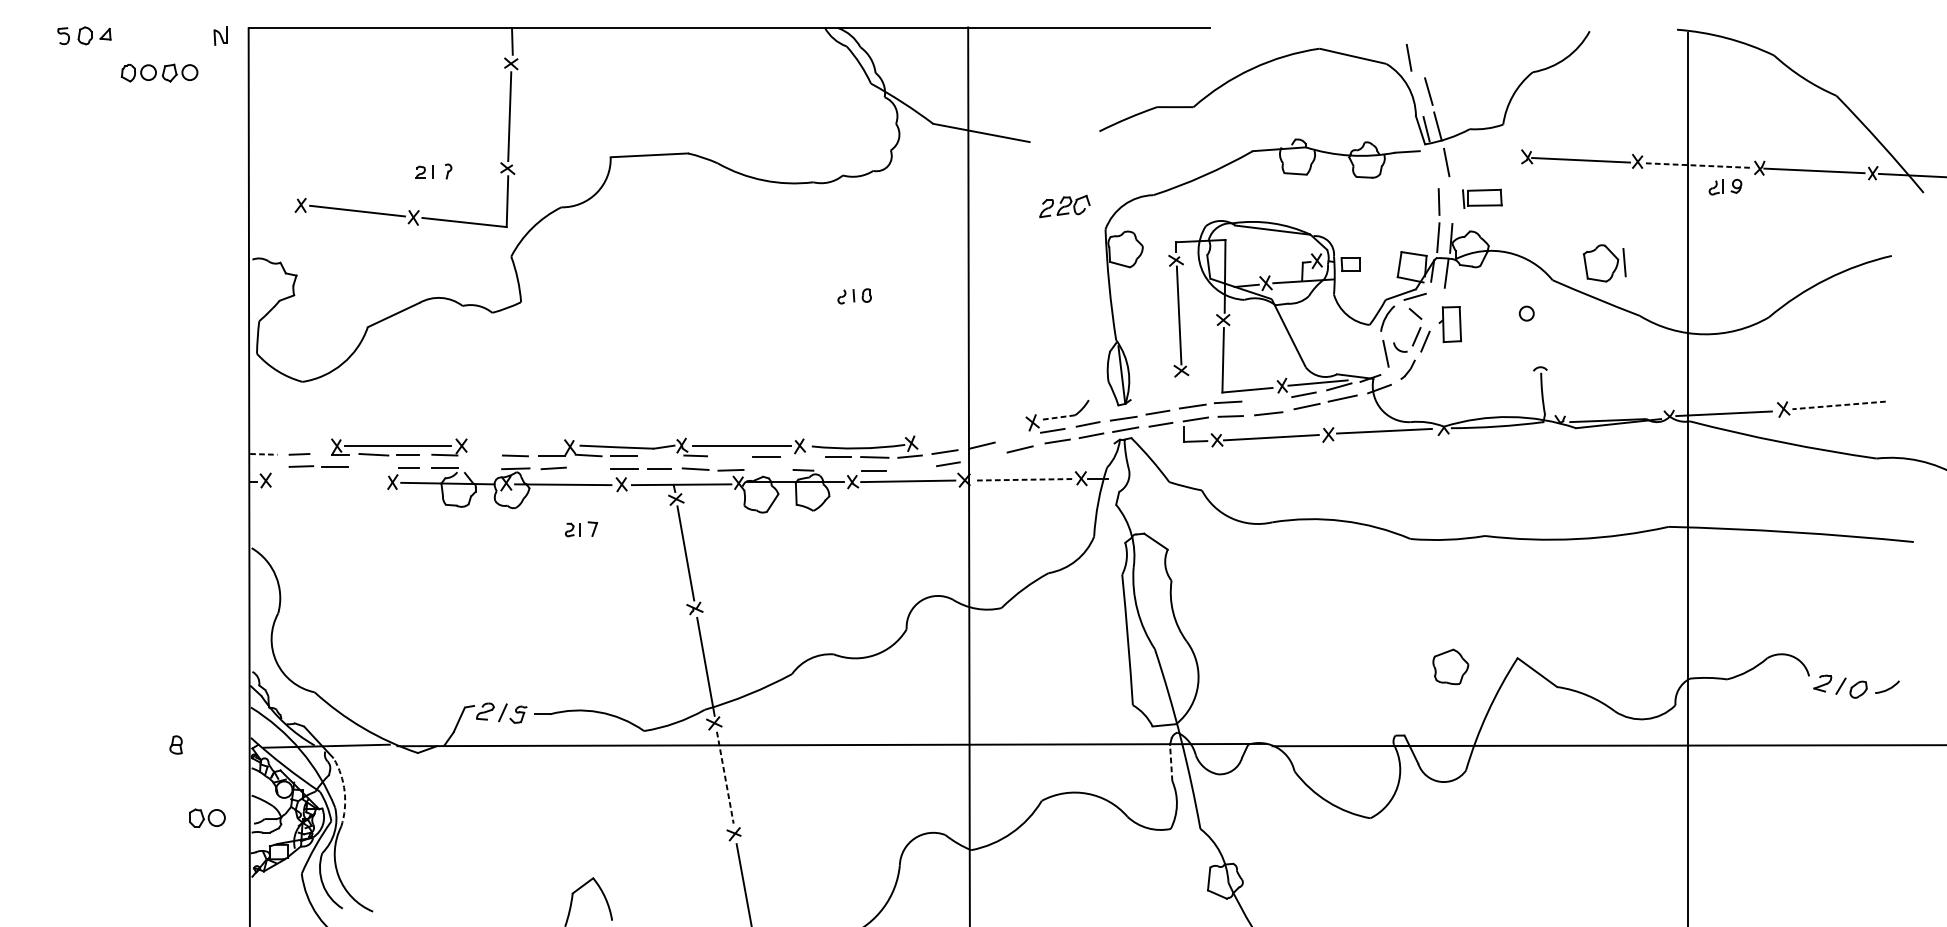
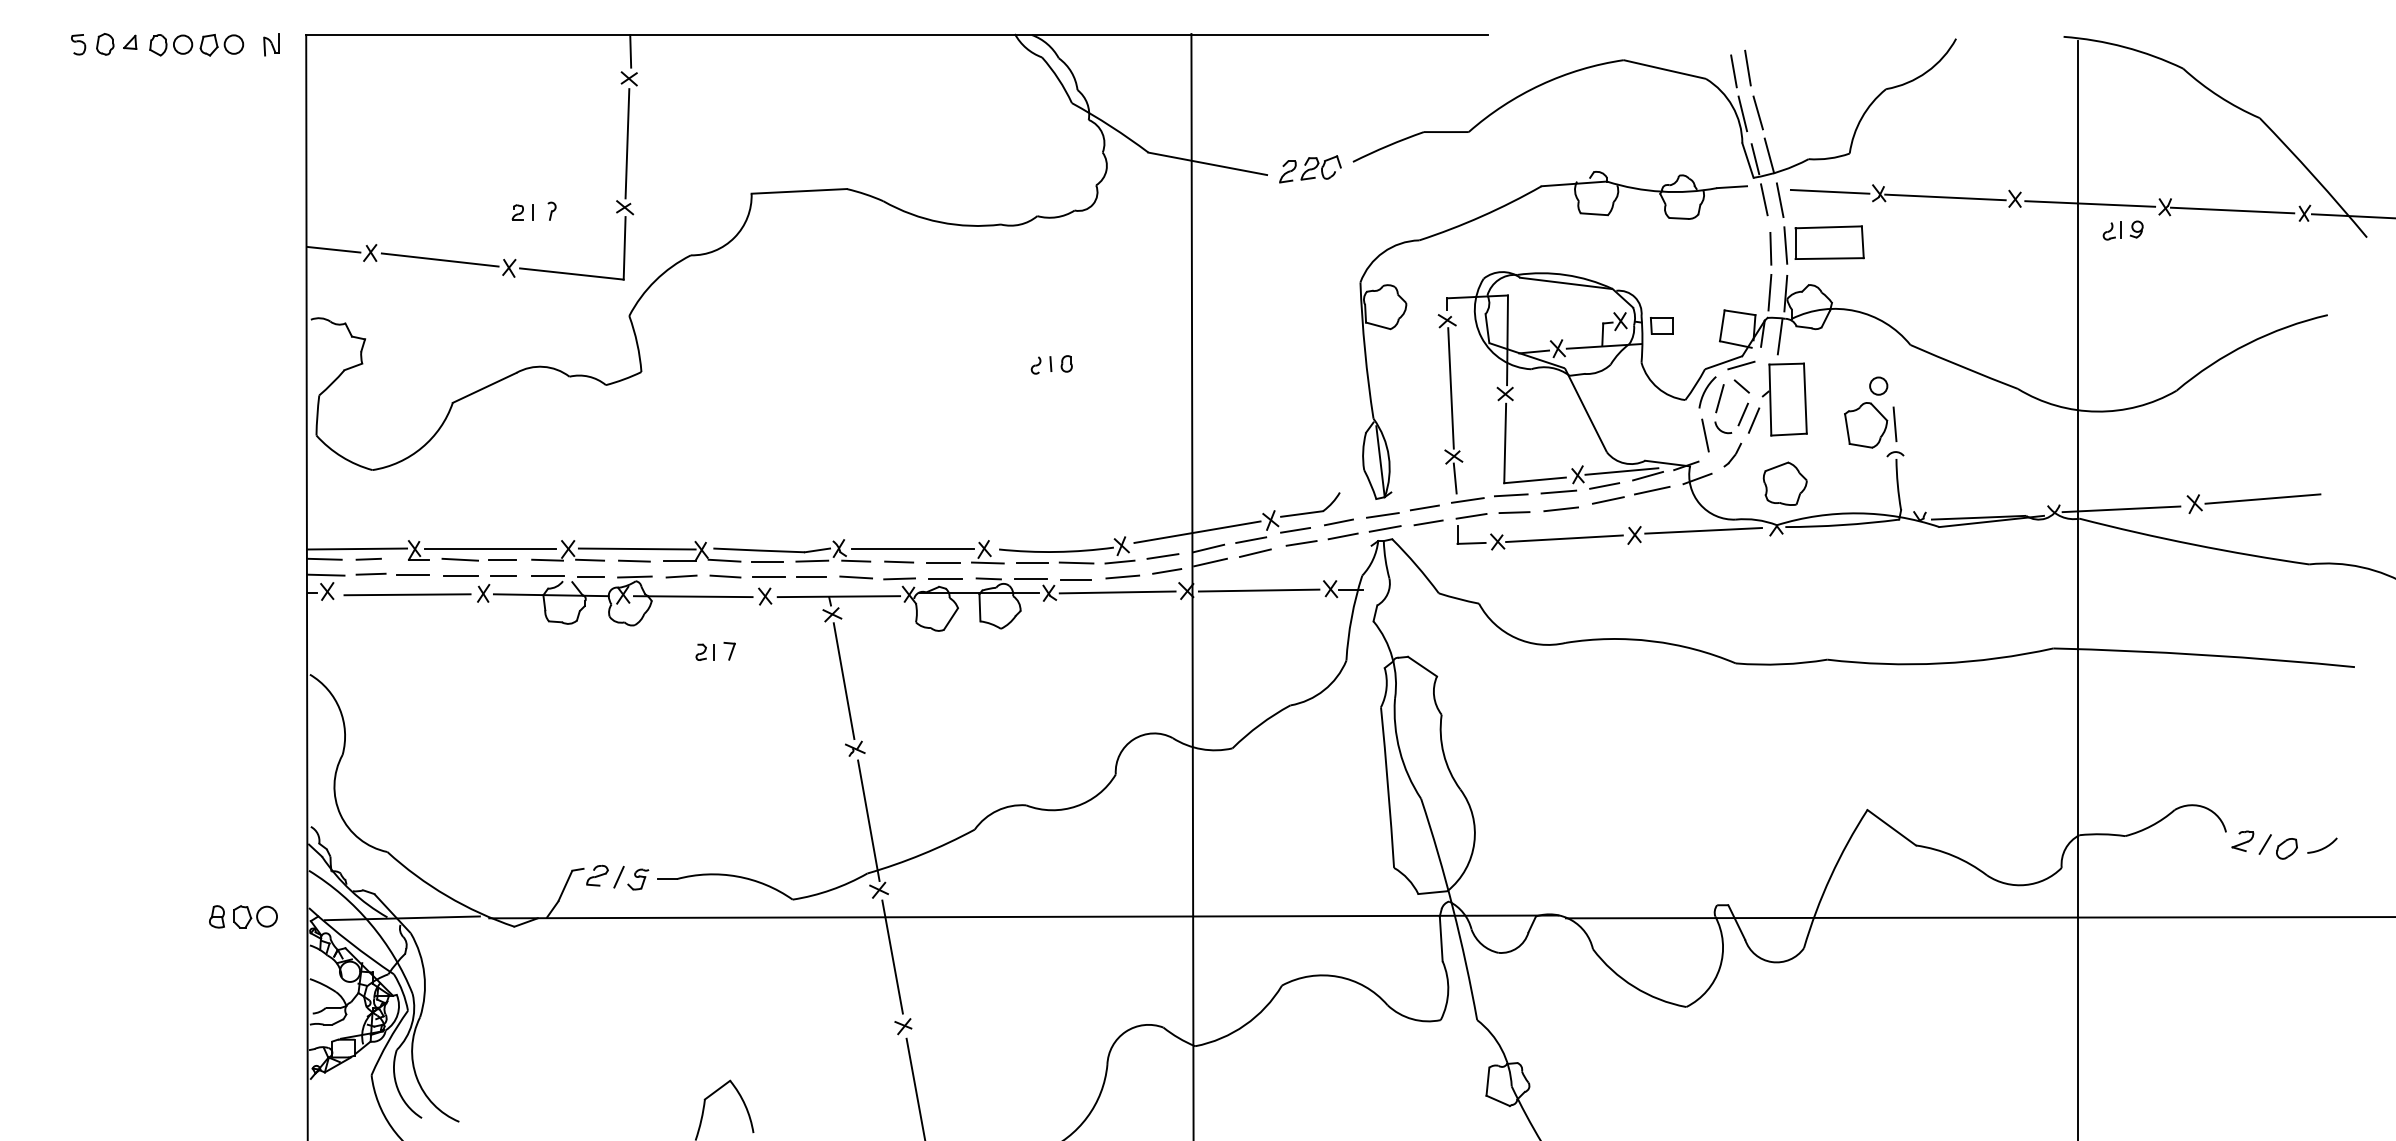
line: (1420, 54) -> (1747, 67), added
part: (159, 73) -> (196, 45), moved
line: (1416, 92) -> (1742, 113), added
line: (1486, 155) -> (1829, 191), added
line: (1433, 161) -> (1764, 199), added
line: (1698, 165) -> (2090, 203), dashed -> solid
part: (1481, 198) -> (1823, 244), size x1.67
line: (270, 202) -> (333, 249), added
part: (1064, 206) -> (1310, 169), moved
part: (1604, 263) -> (1870, 425), moved
line: (1397, 323) -> (1719, 398), added
part: (1450, 324) -> (1784, 399), size x1.67
line: (1181, 388) -> (1454, 478), added
line: (1266, 399) -> (1558, 491), added
line: (1838, 405) -> (2262, 499), dashed -> solid
line: (1057, 417) -> (1301, 514), dashed -> solid
line: (973, 431) -> (1197, 531), added
line: (1016, 438) -> (1251, 539), added
line: (290, 445) -> (357, 548), added
line: (517, 445) -> (636, 548), added
line: (263, 454) -> (324, 559), dashed -> solid
line: (479, 454) -> (590, 559), added
line: (660, 455) -> (812, 560), added
line: (730, 456) -> (899, 561), added
line: (802, 456) -> (987, 562), added
line: (983, 456) -> (1210, 562), added
line: (265, 466) -> (326, 574), added
line: (374, 467) -> (461, 575), added
line: (479, 468) -> (590, 576), added
line: (589, 468) -> (725, 576), added
line: (912, 468) -> (1122, 576), added
line: (768, 470) -> (945, 579), added
line: (837, 470) -> (1030, 579), added
line: (1022, 479) -> (1258, 590), dashed -> solid
line: (330, 483) -> (407, 594), added
part: (1450, 666) -> (1784, 483), moved
line: (1171, 762) -> (1441, 938), dashed -> solid
line: (725, 778) -> (892, 957), dashed -> solid
arc: (344, 791) -> (424, 974), dashed -> solid
part: (207, 817) -> (255, 916), moved

